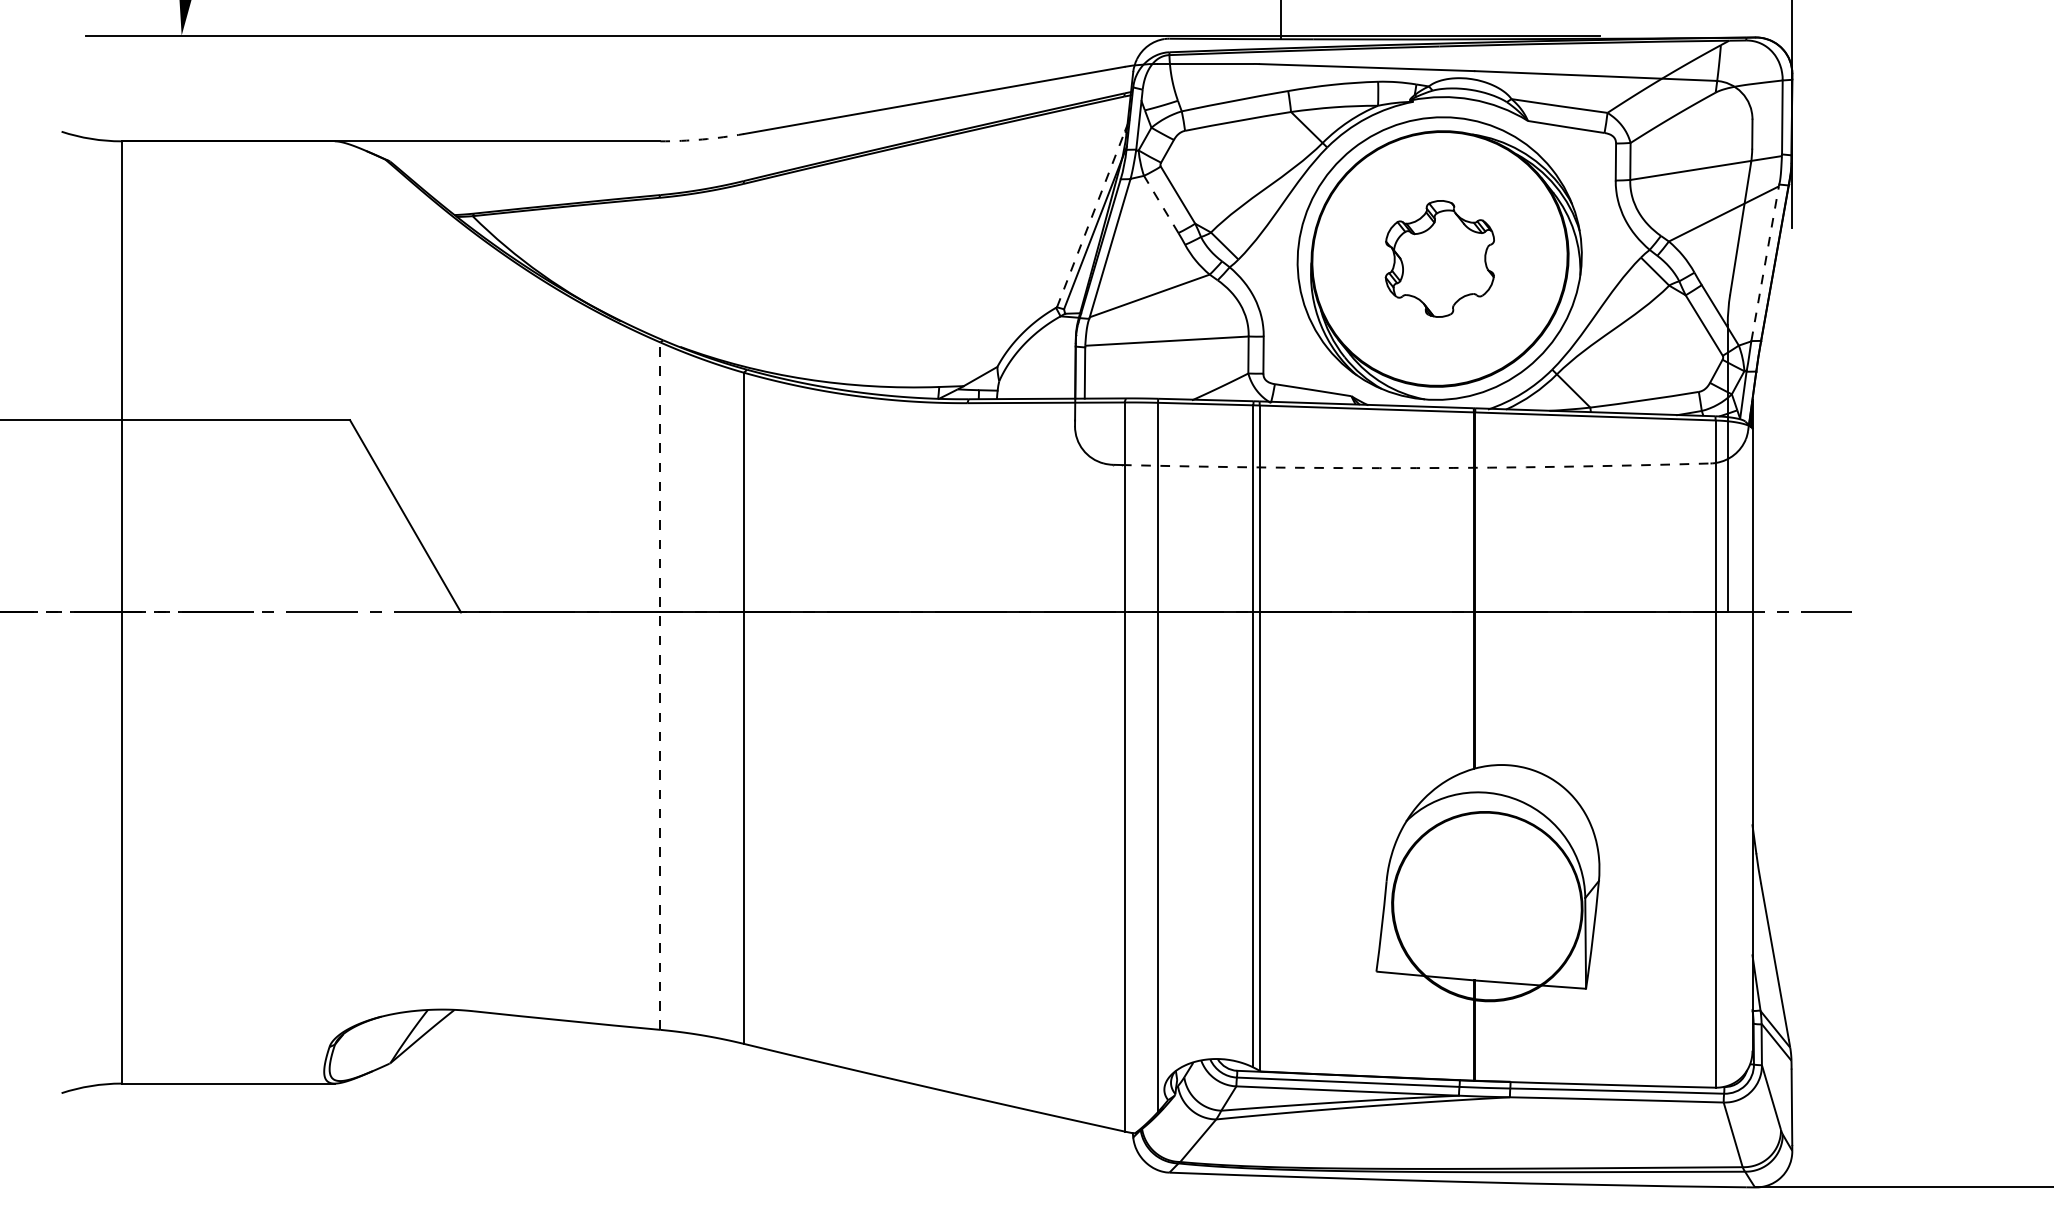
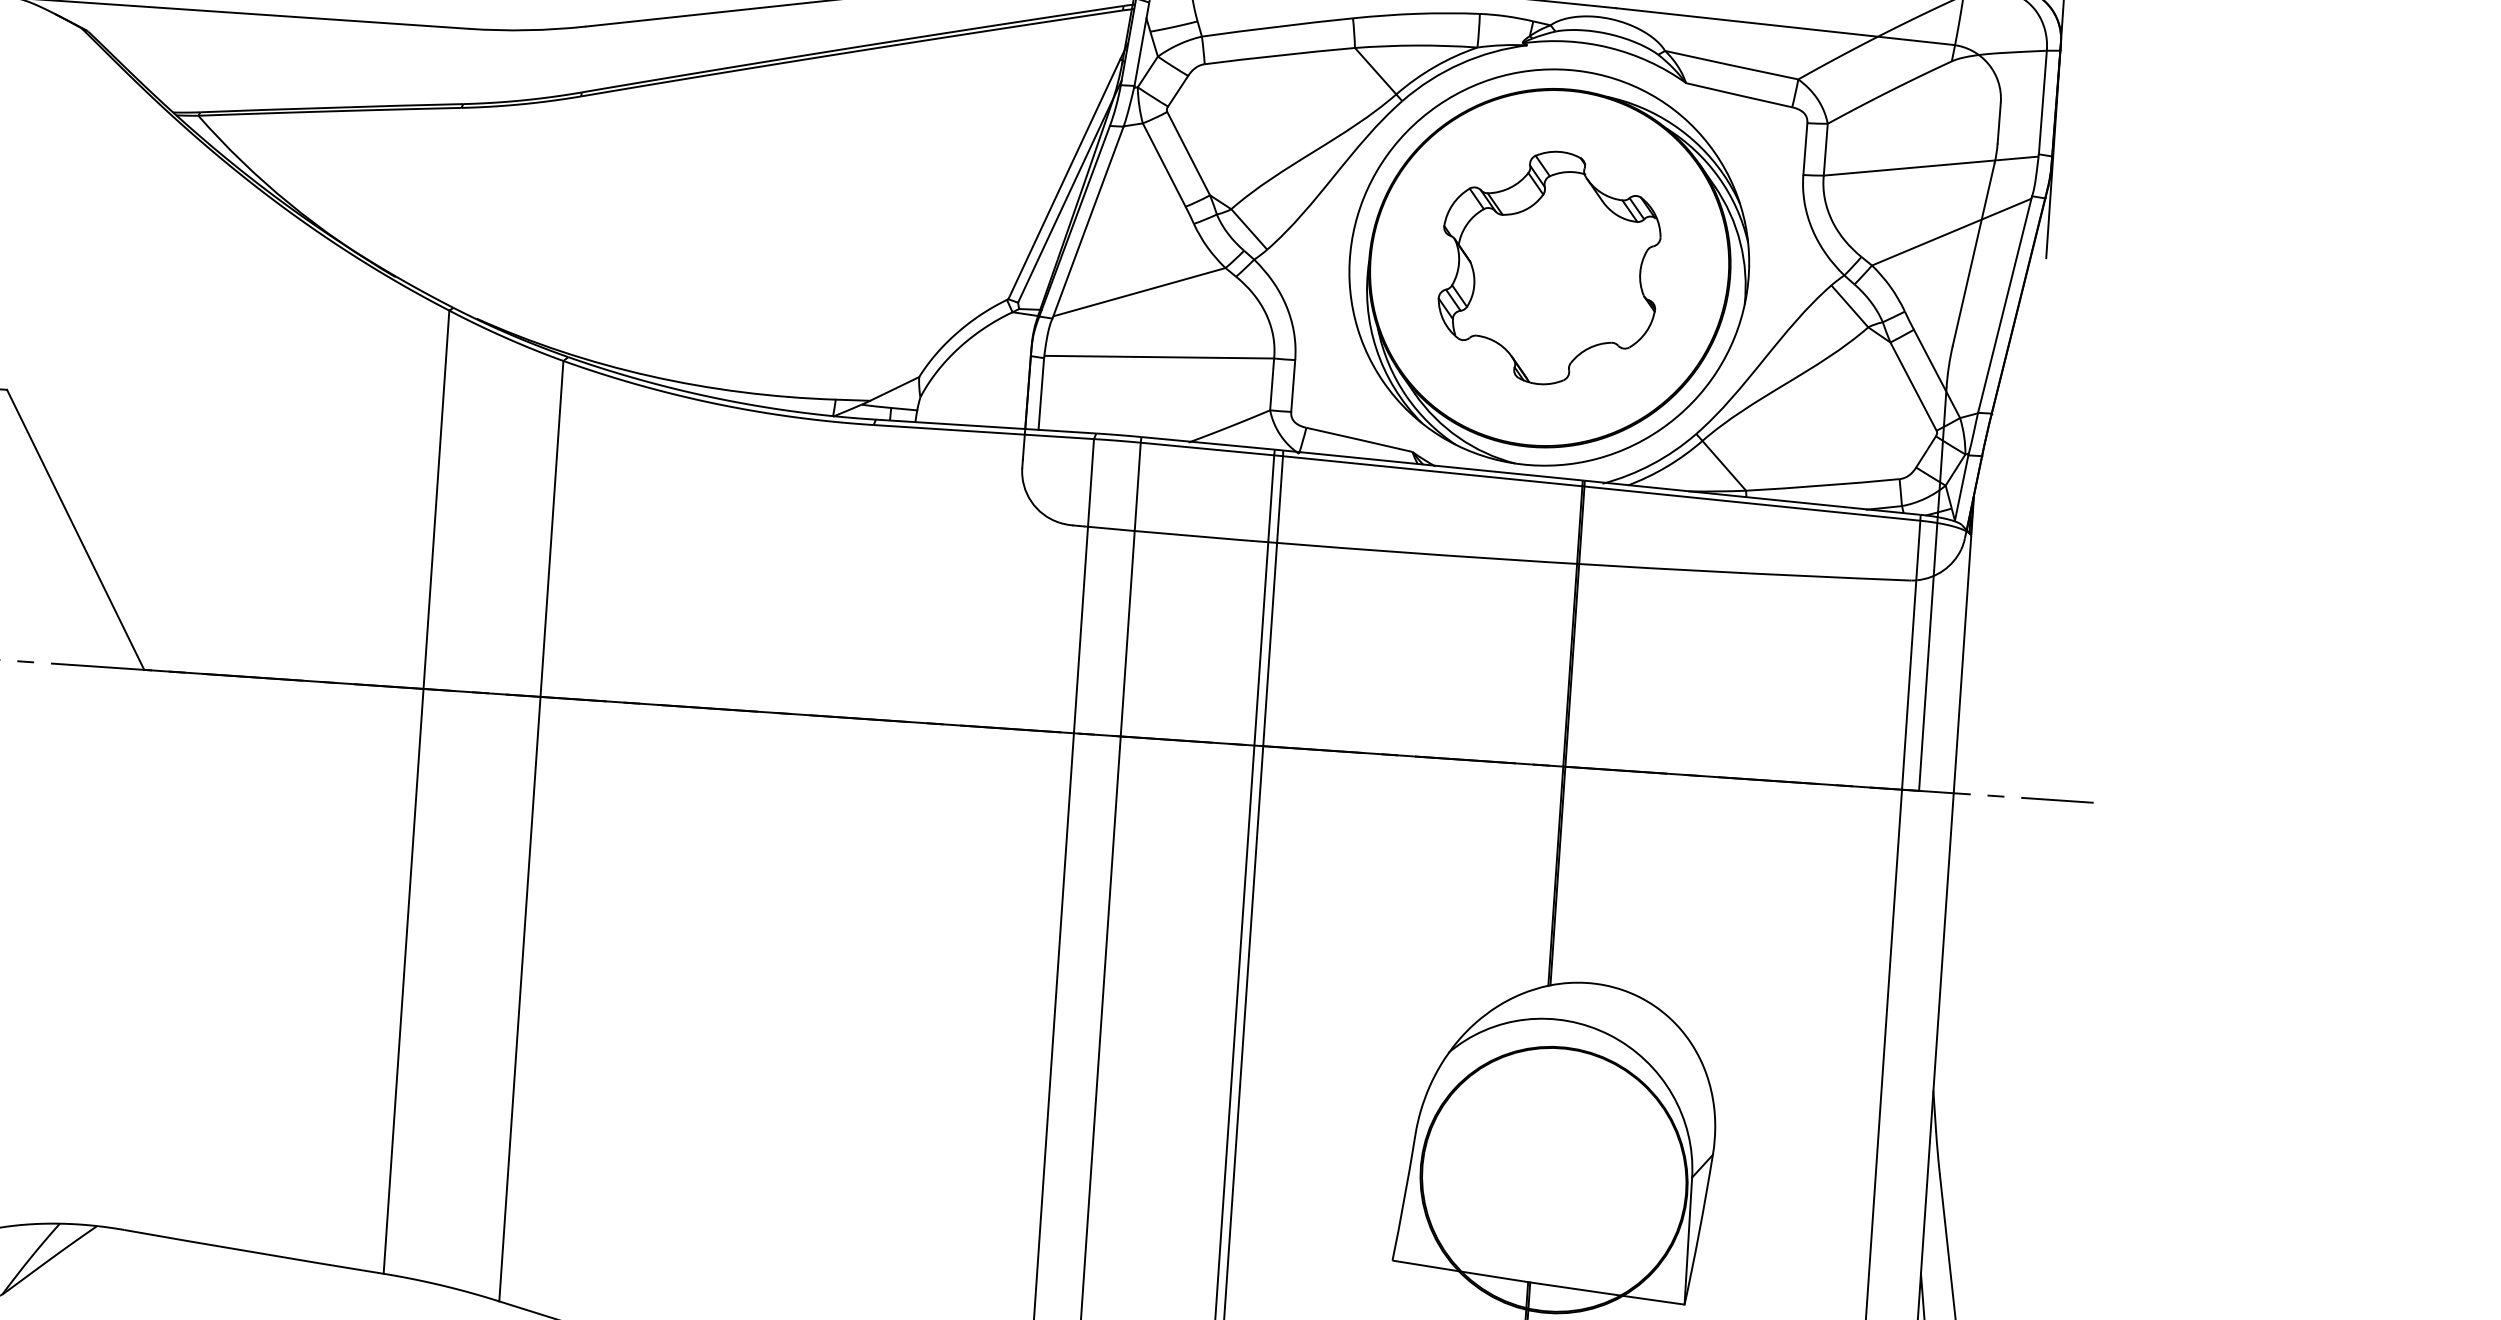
arc: (702, 139) -> (527, 30), dashed -> solid
line: (1160, 204) -> (1163, 165), dashed -> solid
line: (1091, 218) -> (1065, 178), dashed -> solid
part: (1439, 258) -> (1548, 267), size x1.43
line: (1765, 263) -> (2005, 305), dashed -> solid
arc: (1416, 468) -> (1496, 559), dashed -> solid
line: (660, 686) -> (416, 792), dashed -> solid

